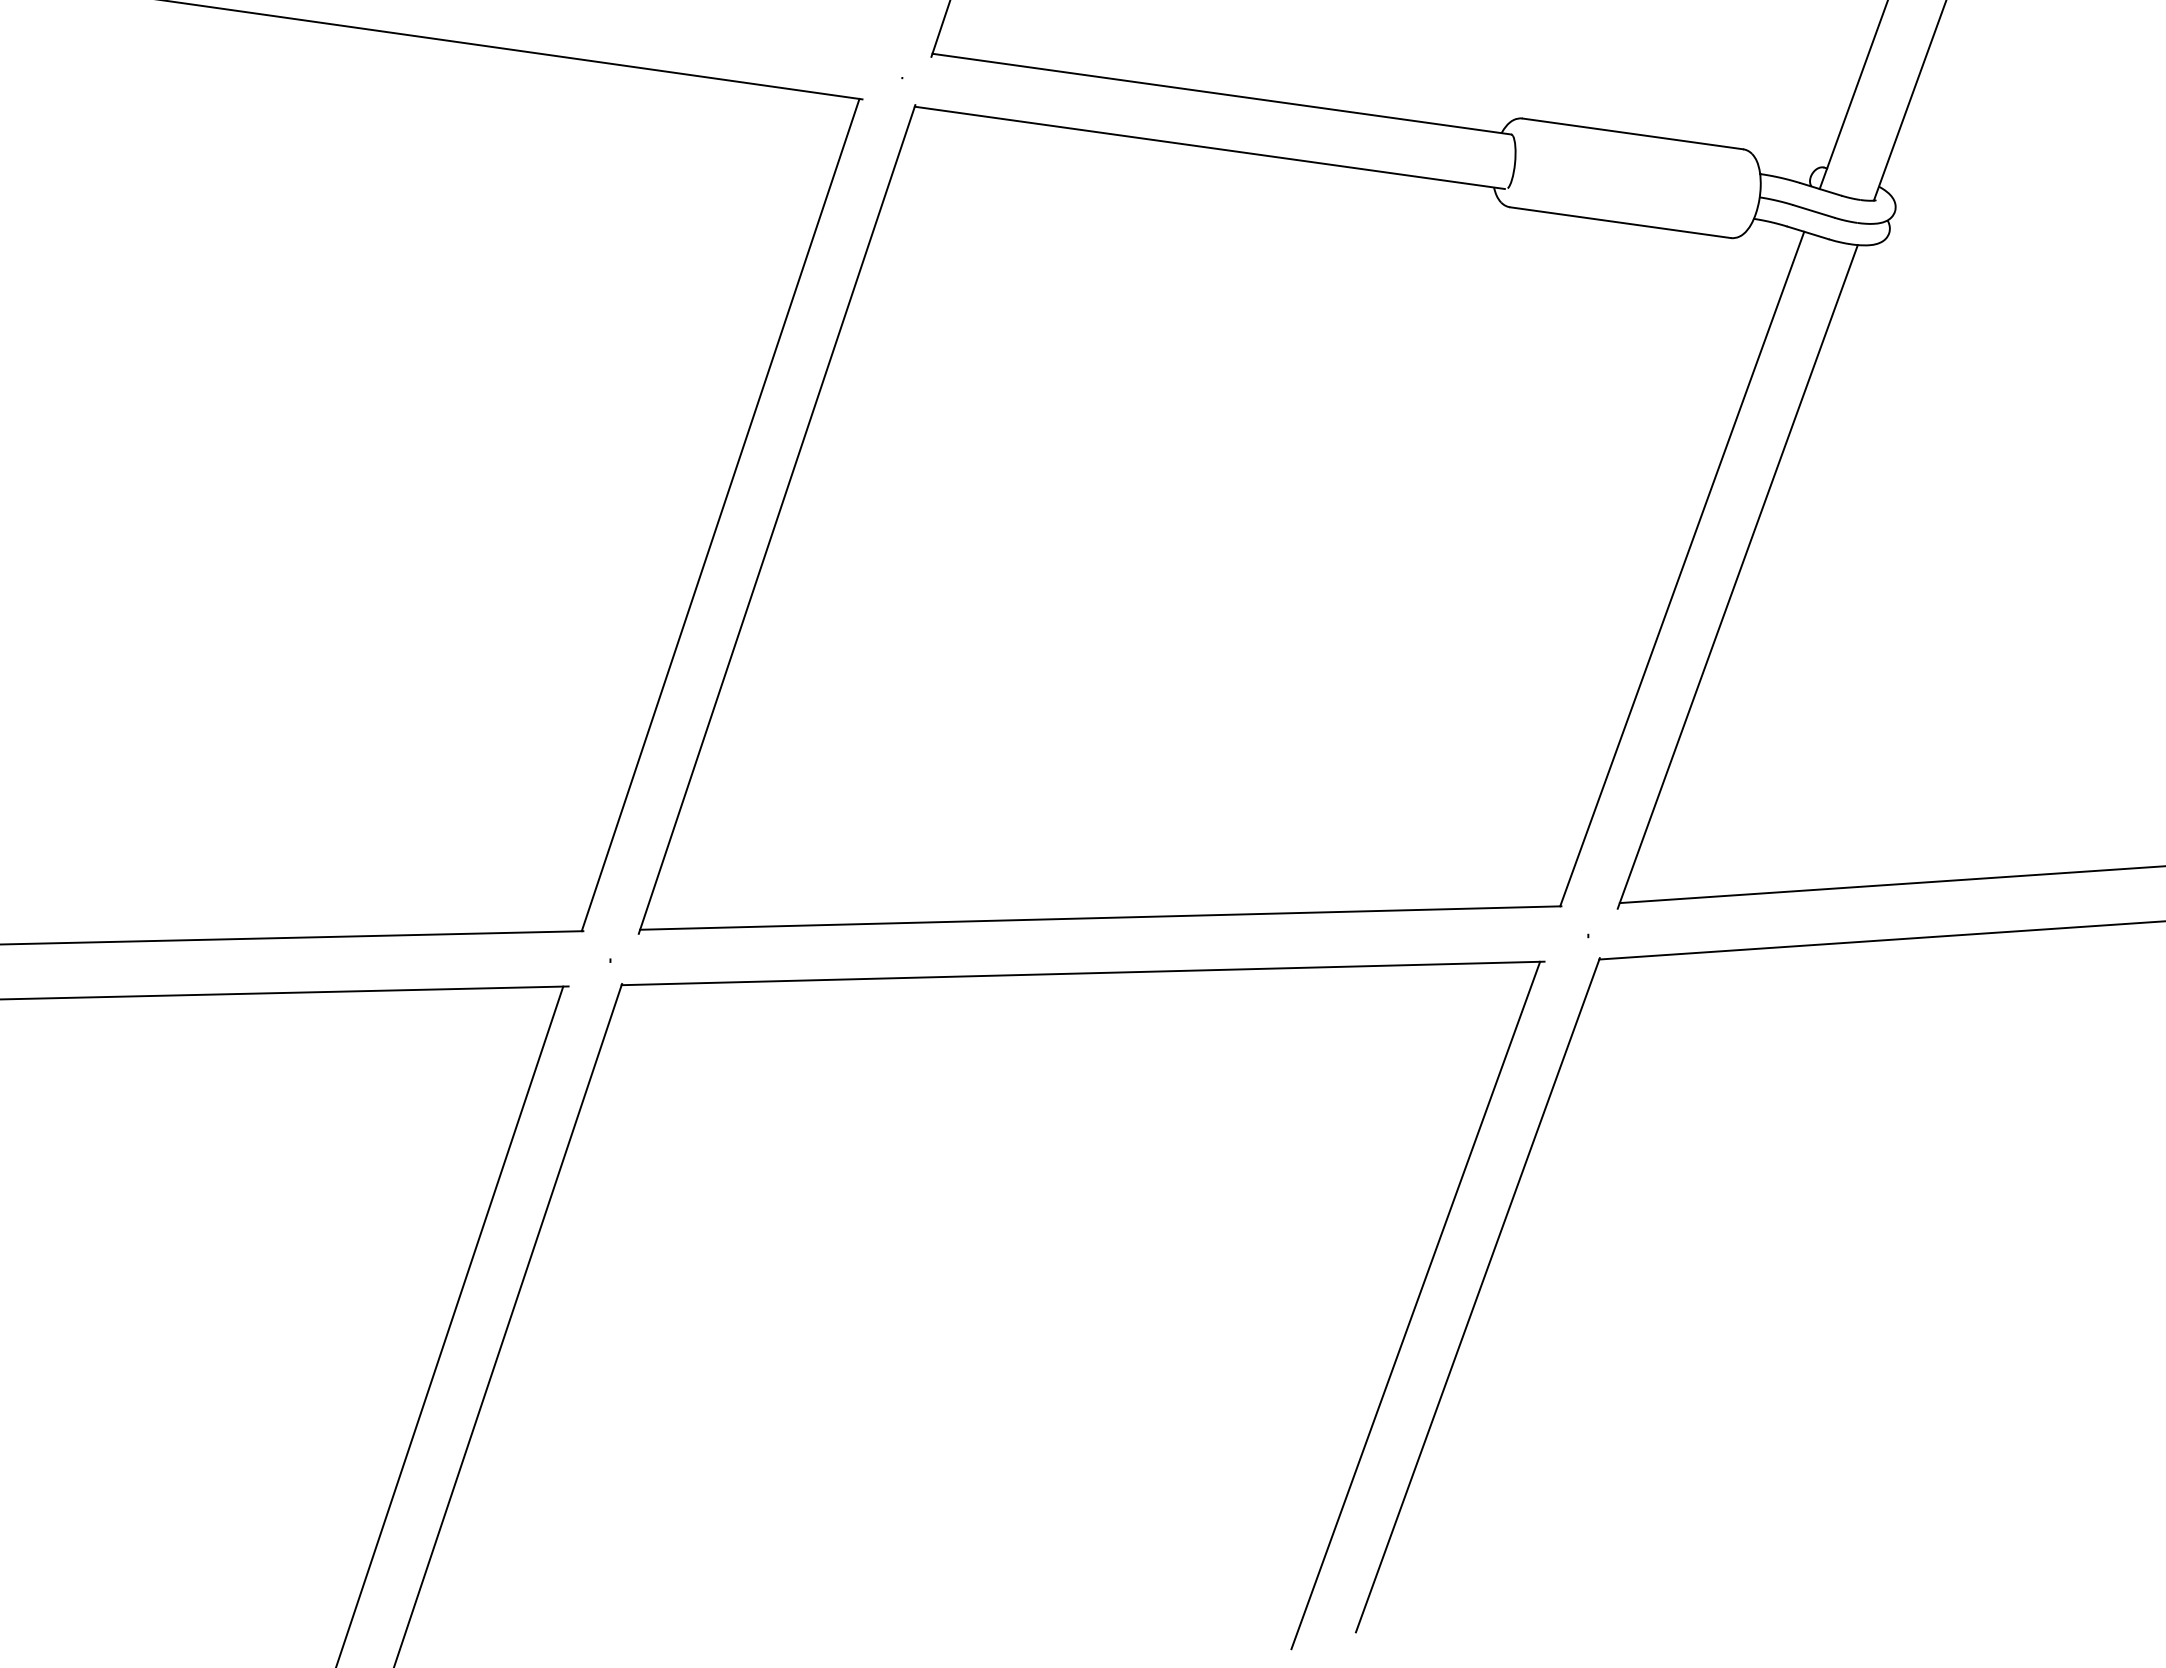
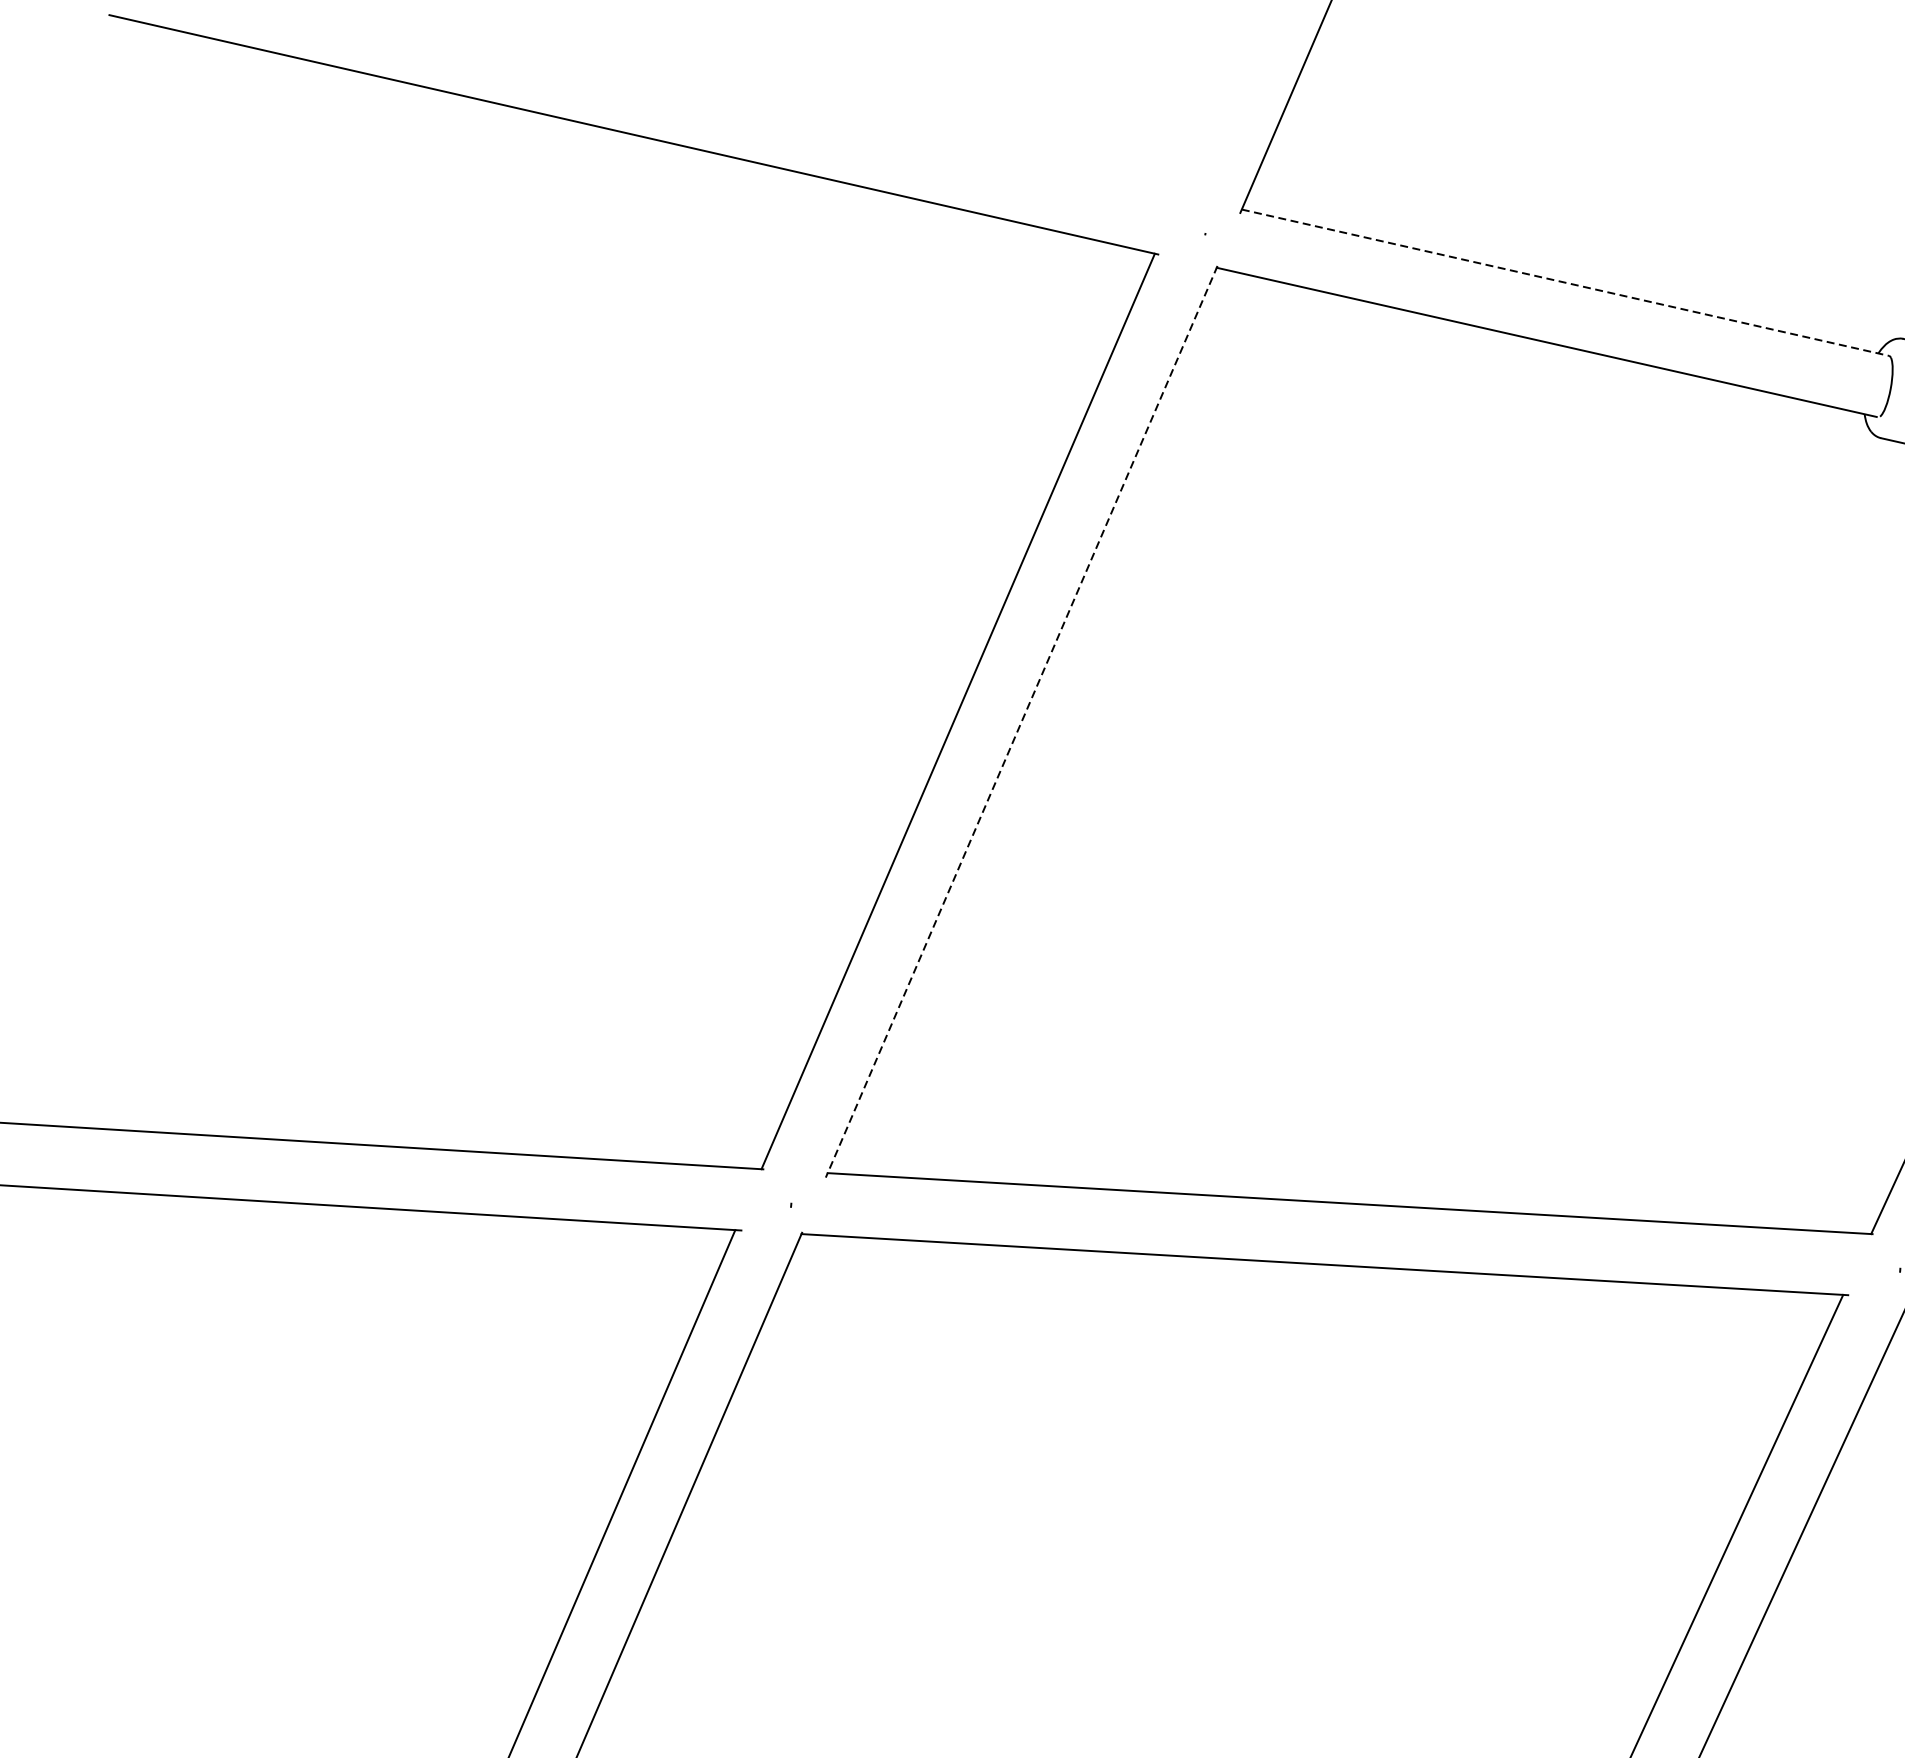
line: (1222, 94) -> (1566, 283), solid -> dashed
line: (777, 519) -> (1022, 721), solid -> dashed

